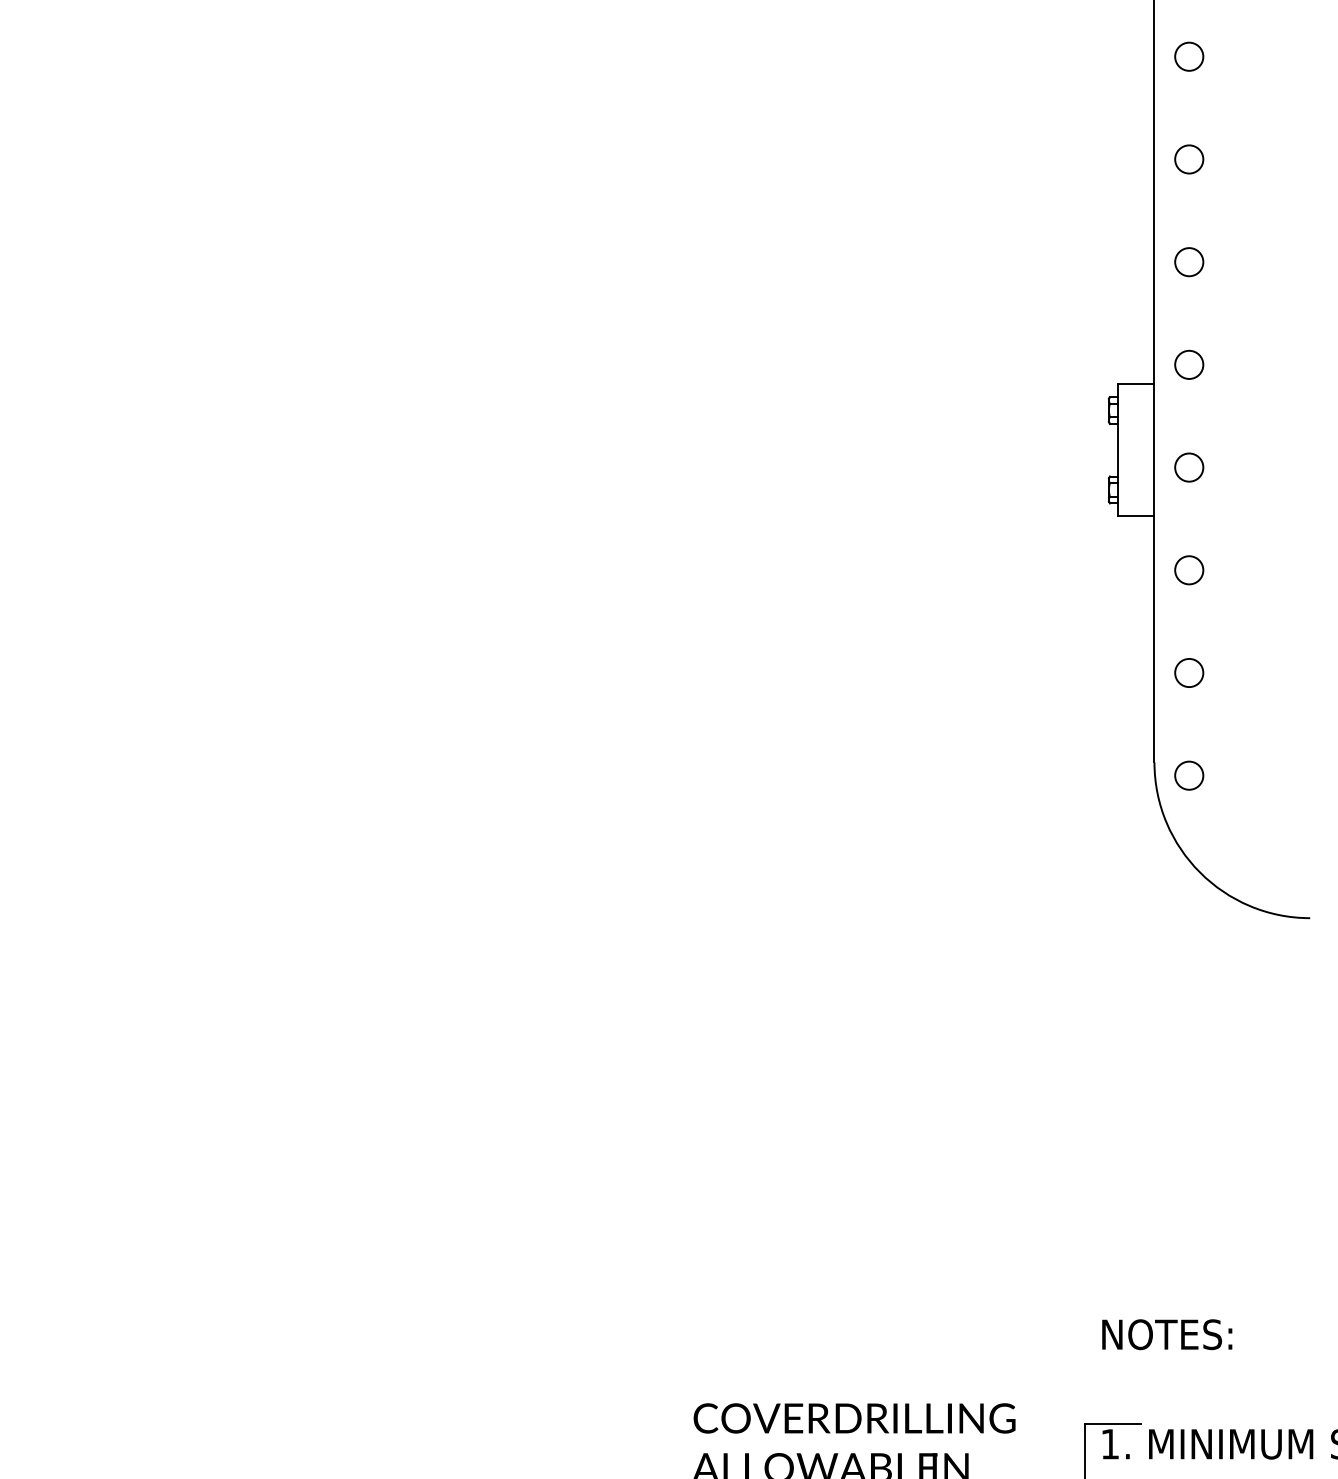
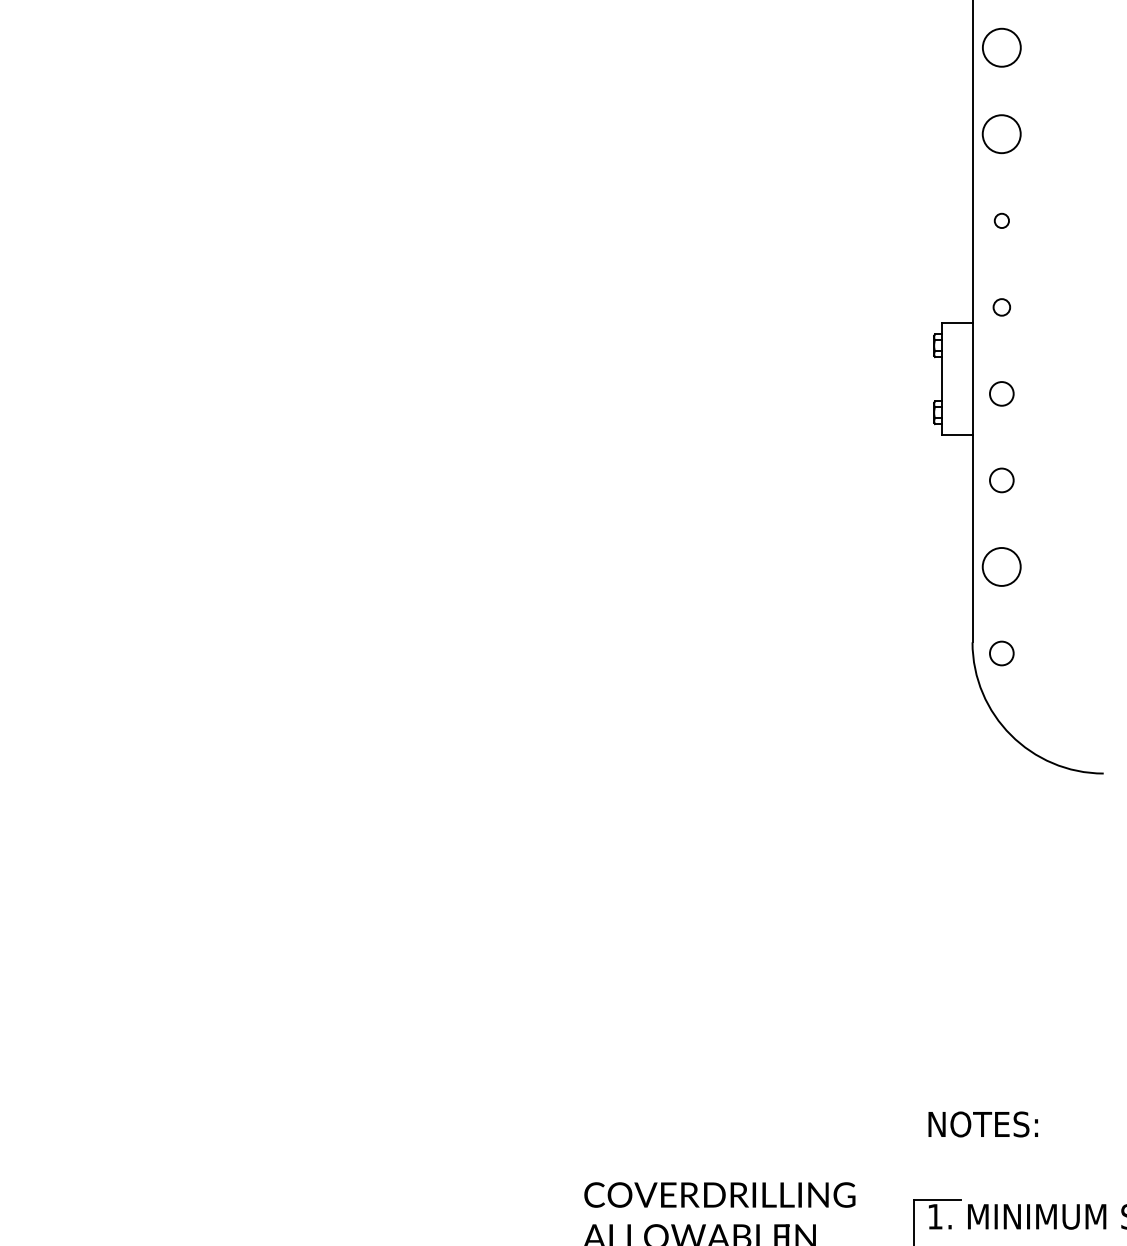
circle: (1188, 56) -> (1001, 47), size x1.6
circle: (1188, 159) -> (1001, 134), size x1.6
circle: (1188, 261) -> (1001, 220), size x0.6
circle: (1188, 365) -> (1001, 307), size x0.7
circle: (1188, 672) -> (1001, 566), size x1.6

